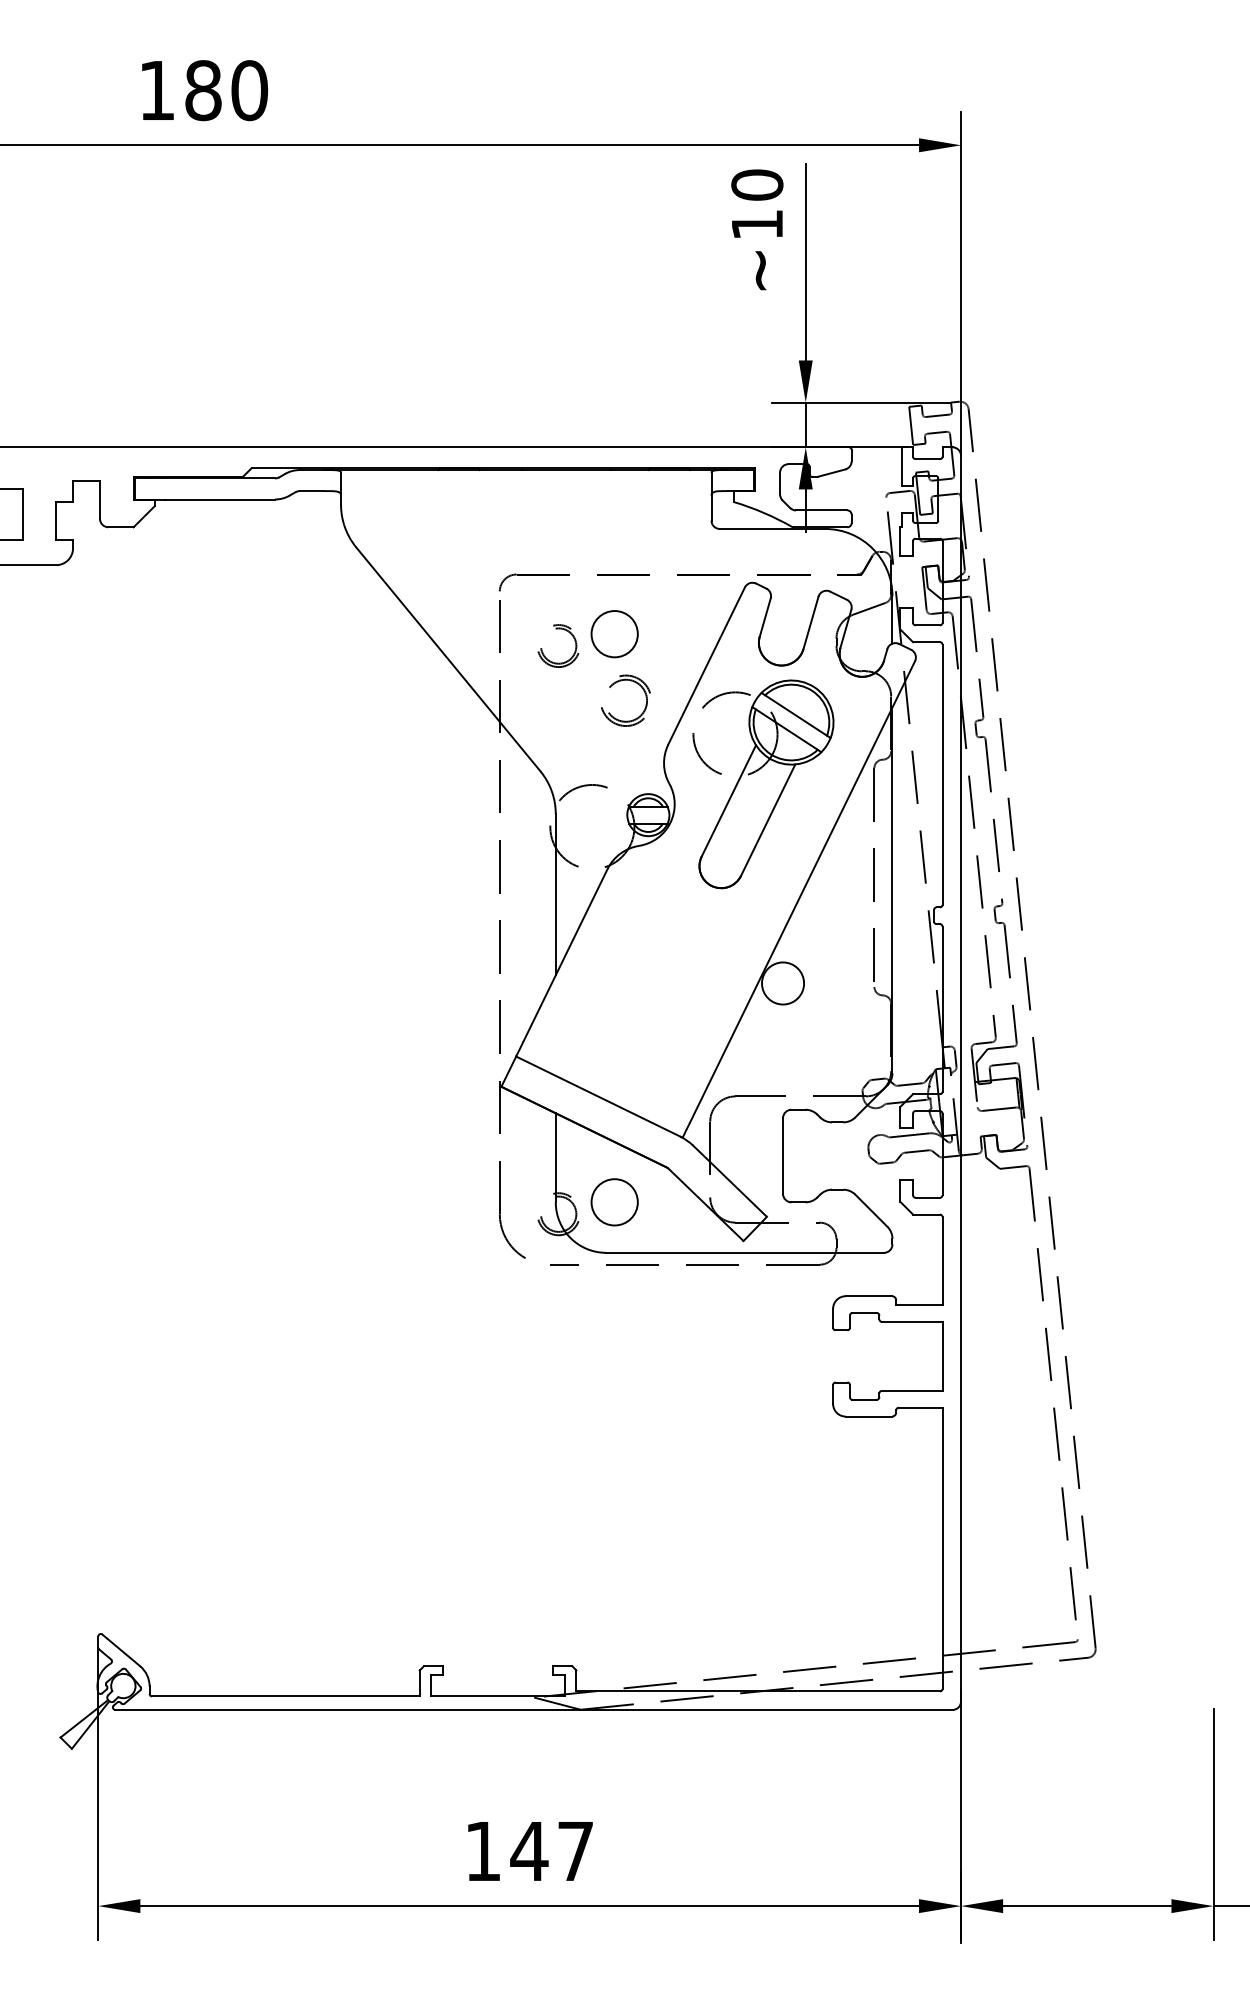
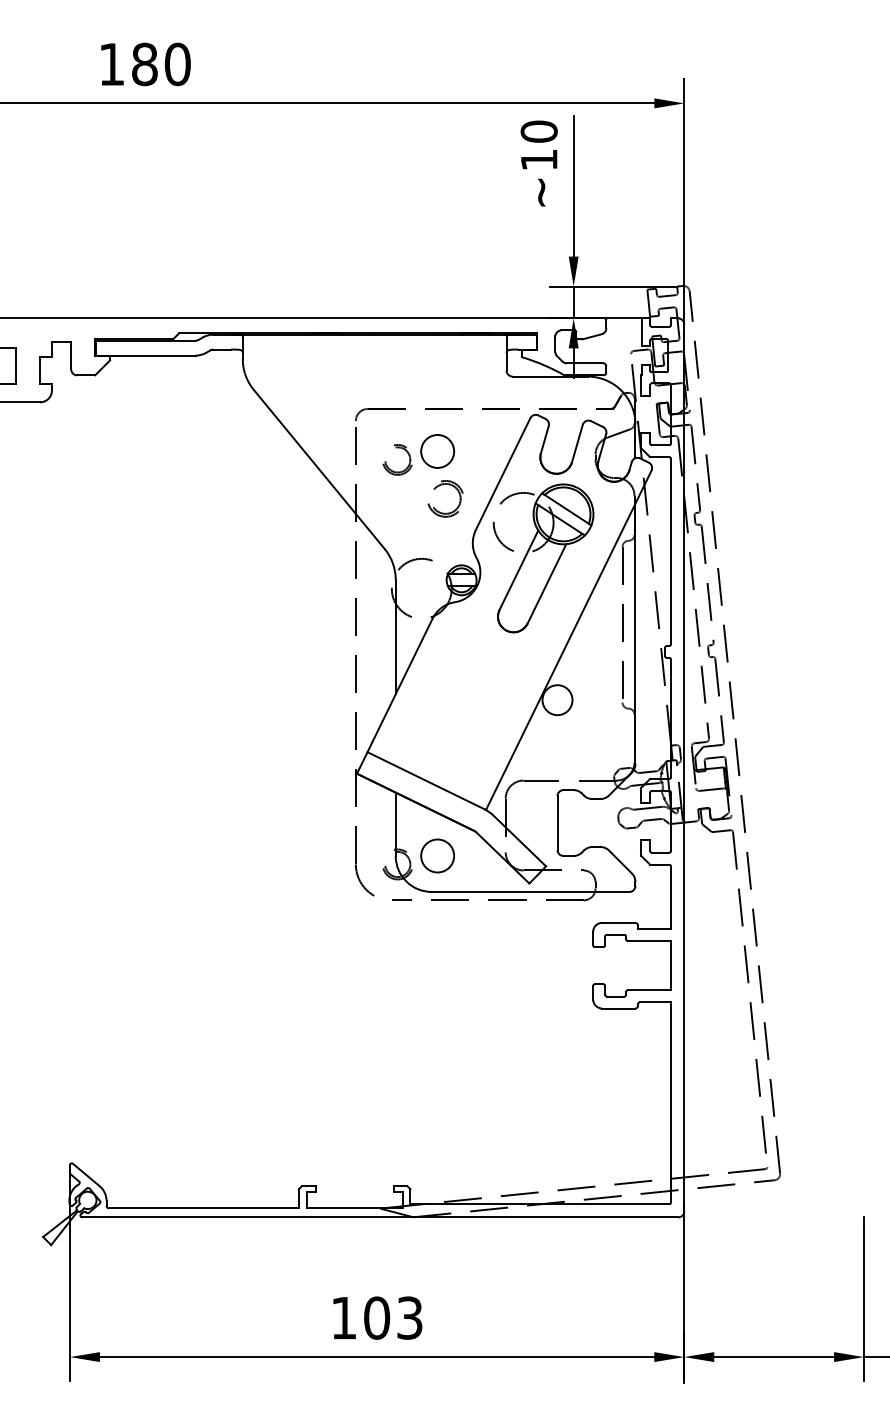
text: (551, 1850) -> (392, 1317), 147 -> 103

